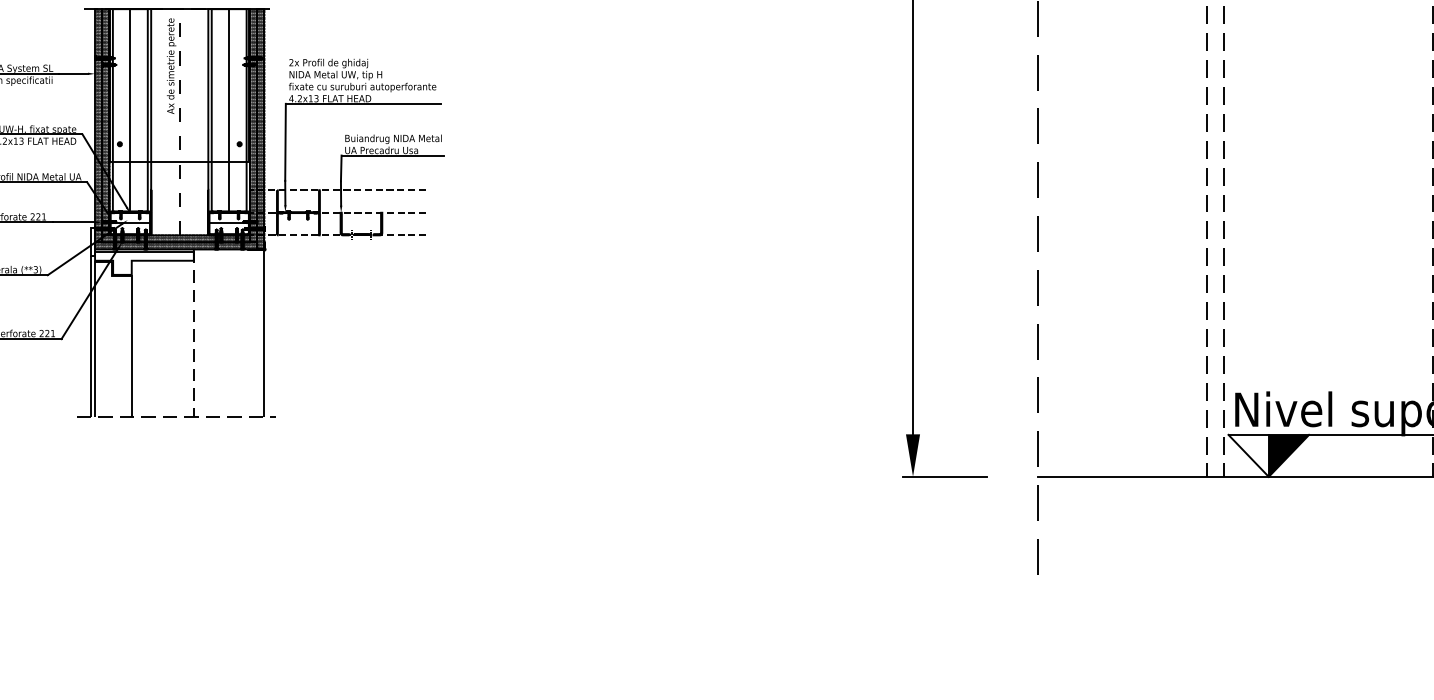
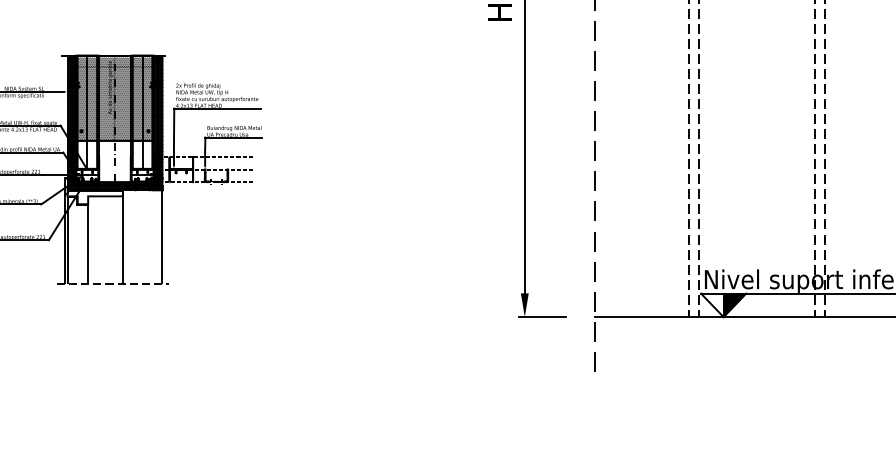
hatch: (178, 85) -> (114, 98), added
line: (193, 334) -> (122, 237), dashed -> solid

